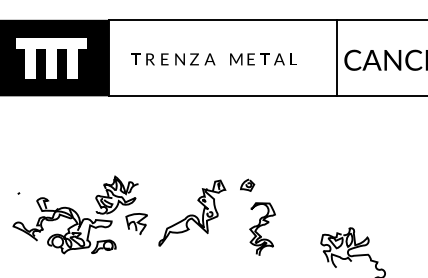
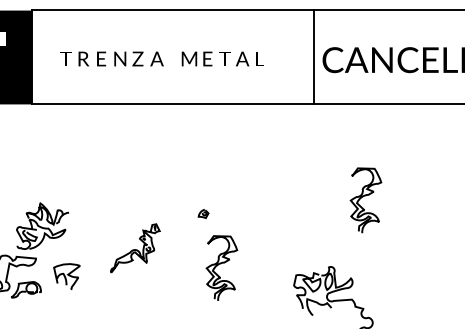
part: (379, 173) -> (365, 199), added
part: (247, 184) -> (203, 213), size x0.6
part: (192, 212) -> (135, 247), size x0.6
part: (136, 224) -> (66, 277), moved

